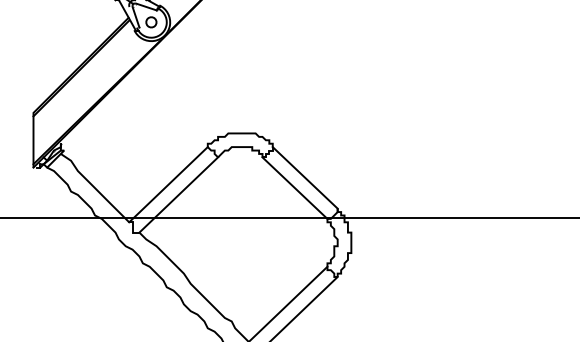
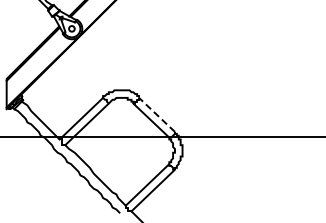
line: (306, 177) -> (157, 114), solid -> dashed

